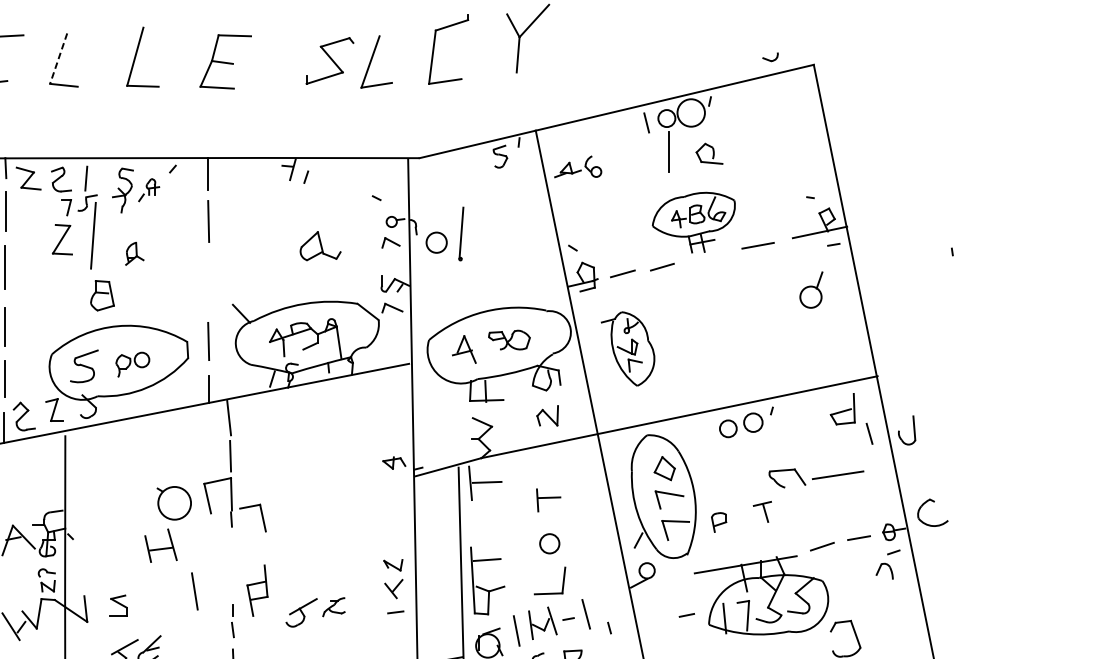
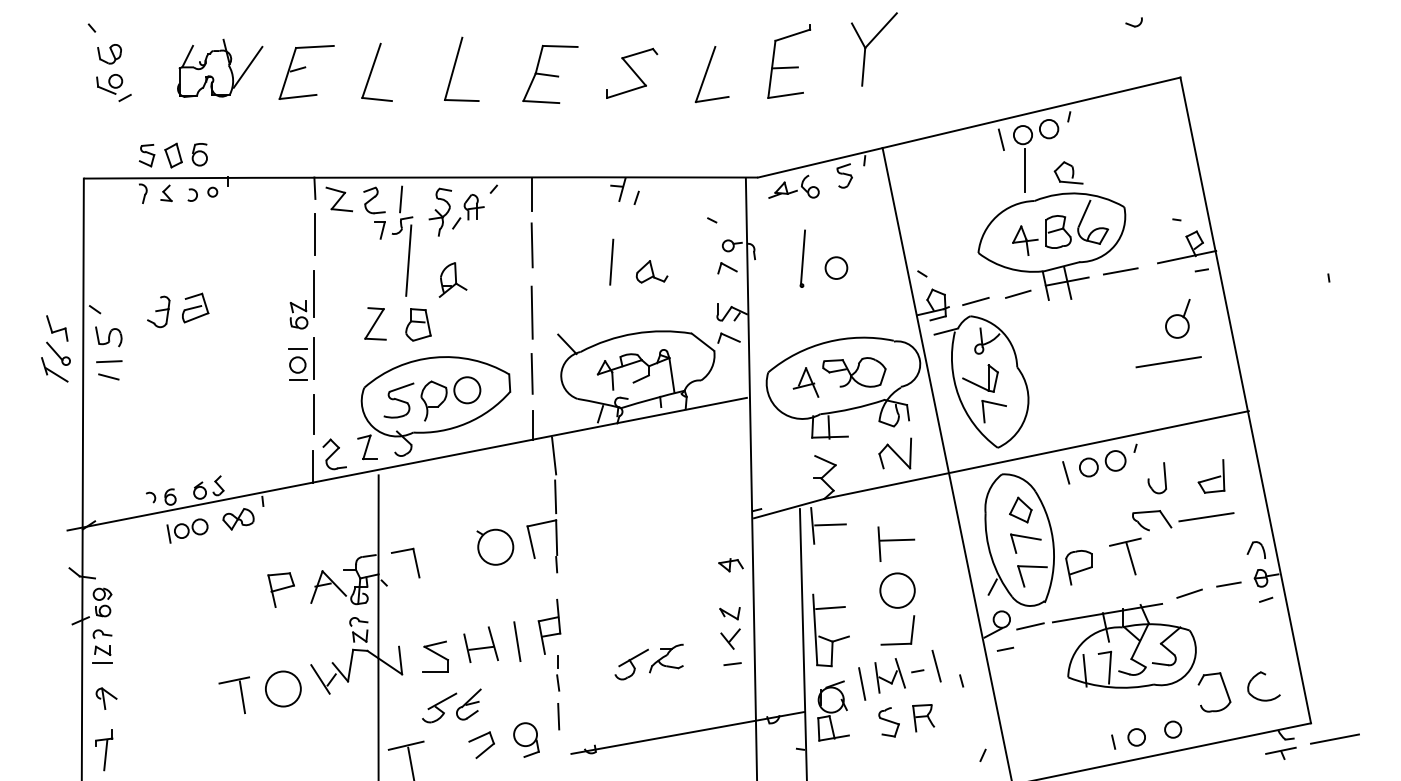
line: (444, 55) -> (784, 67), added
part: (769, 57) -> (1133, 22), moved
line: (58, 58) -> (371, 70), dashed -> solid
part: (330, 60) -> (632, 72), moved
circle: (690, 112) -> (1048, 128), size x0.62
part: (577, 166) -> (793, 186), moved
part: (149, 189) -> (468, 211), size x1.43
part: (693, 222) -> (1051, 246), size x1.67
line: (282, 236) -> (611, 261), added
part: (62, 239) -> (375, 323), moved
circle: (436, 242) -> (836, 267), moved
part: (320, 245) -> (651, 271), size x0.71
part: (134, 253) -> (452, 279), size x1.43
line: (208, 284) -> (531, 312), added
line: (802, 330) -> (1168, 362), added
part: (509, 340) -> (854, 372), size x1.43
part: (628, 348) -> (981, 381), size x1.67
part: (132, 364) -> (450, 398), size x1.67
part: (842, 409) -> (1211, 476), moved
part: (547, 415) -> (895, 453), size x1.43
part: (913, 430) -> (1164, 478), moved
line: (869, 433) -> (1066, 472), moved
part: (393, 463) -> (730, 565), moved
part: (548, 499) -> (896, 543), size x1.43
part: (933, 502) -> (1264, 675), moved
part: (762, 511) -> (1125, 556), size x1.67
part: (261, 515) -> (414, 560), moved
part: (718, 522) -> (1078, 567), size x1.67
circle: (549, 543) -> (897, 590), size x1.67
part: (160, 545) -> (480, 644), moved
part: (883, 570) -> (1255, 549), moved
line: (673, 577) -> (1030, 626), added
part: (257, 590) -> (549, 626), moved
part: (118, 605) -> (435, 656), size x1.43
part: (334, 607) -> (666, 658), size x1.43
line: (686, 614) -> (1005, 648), moved

